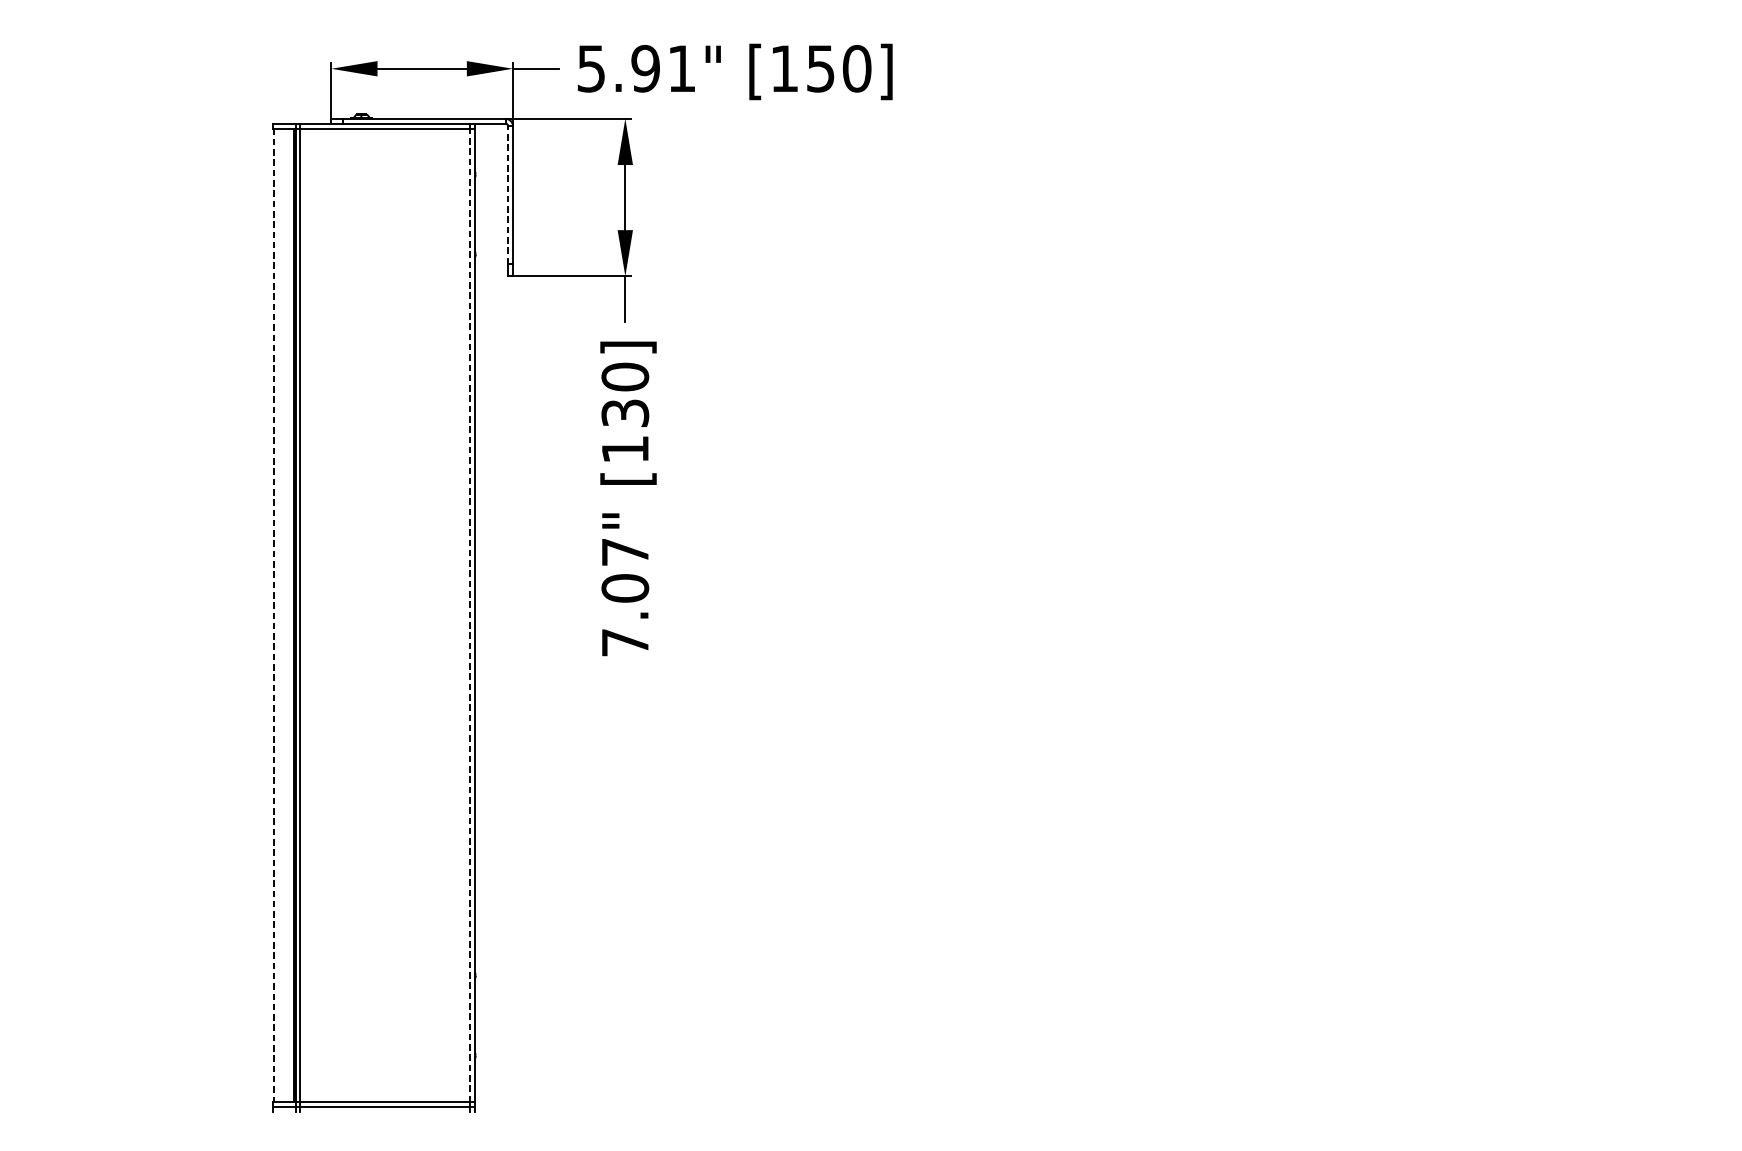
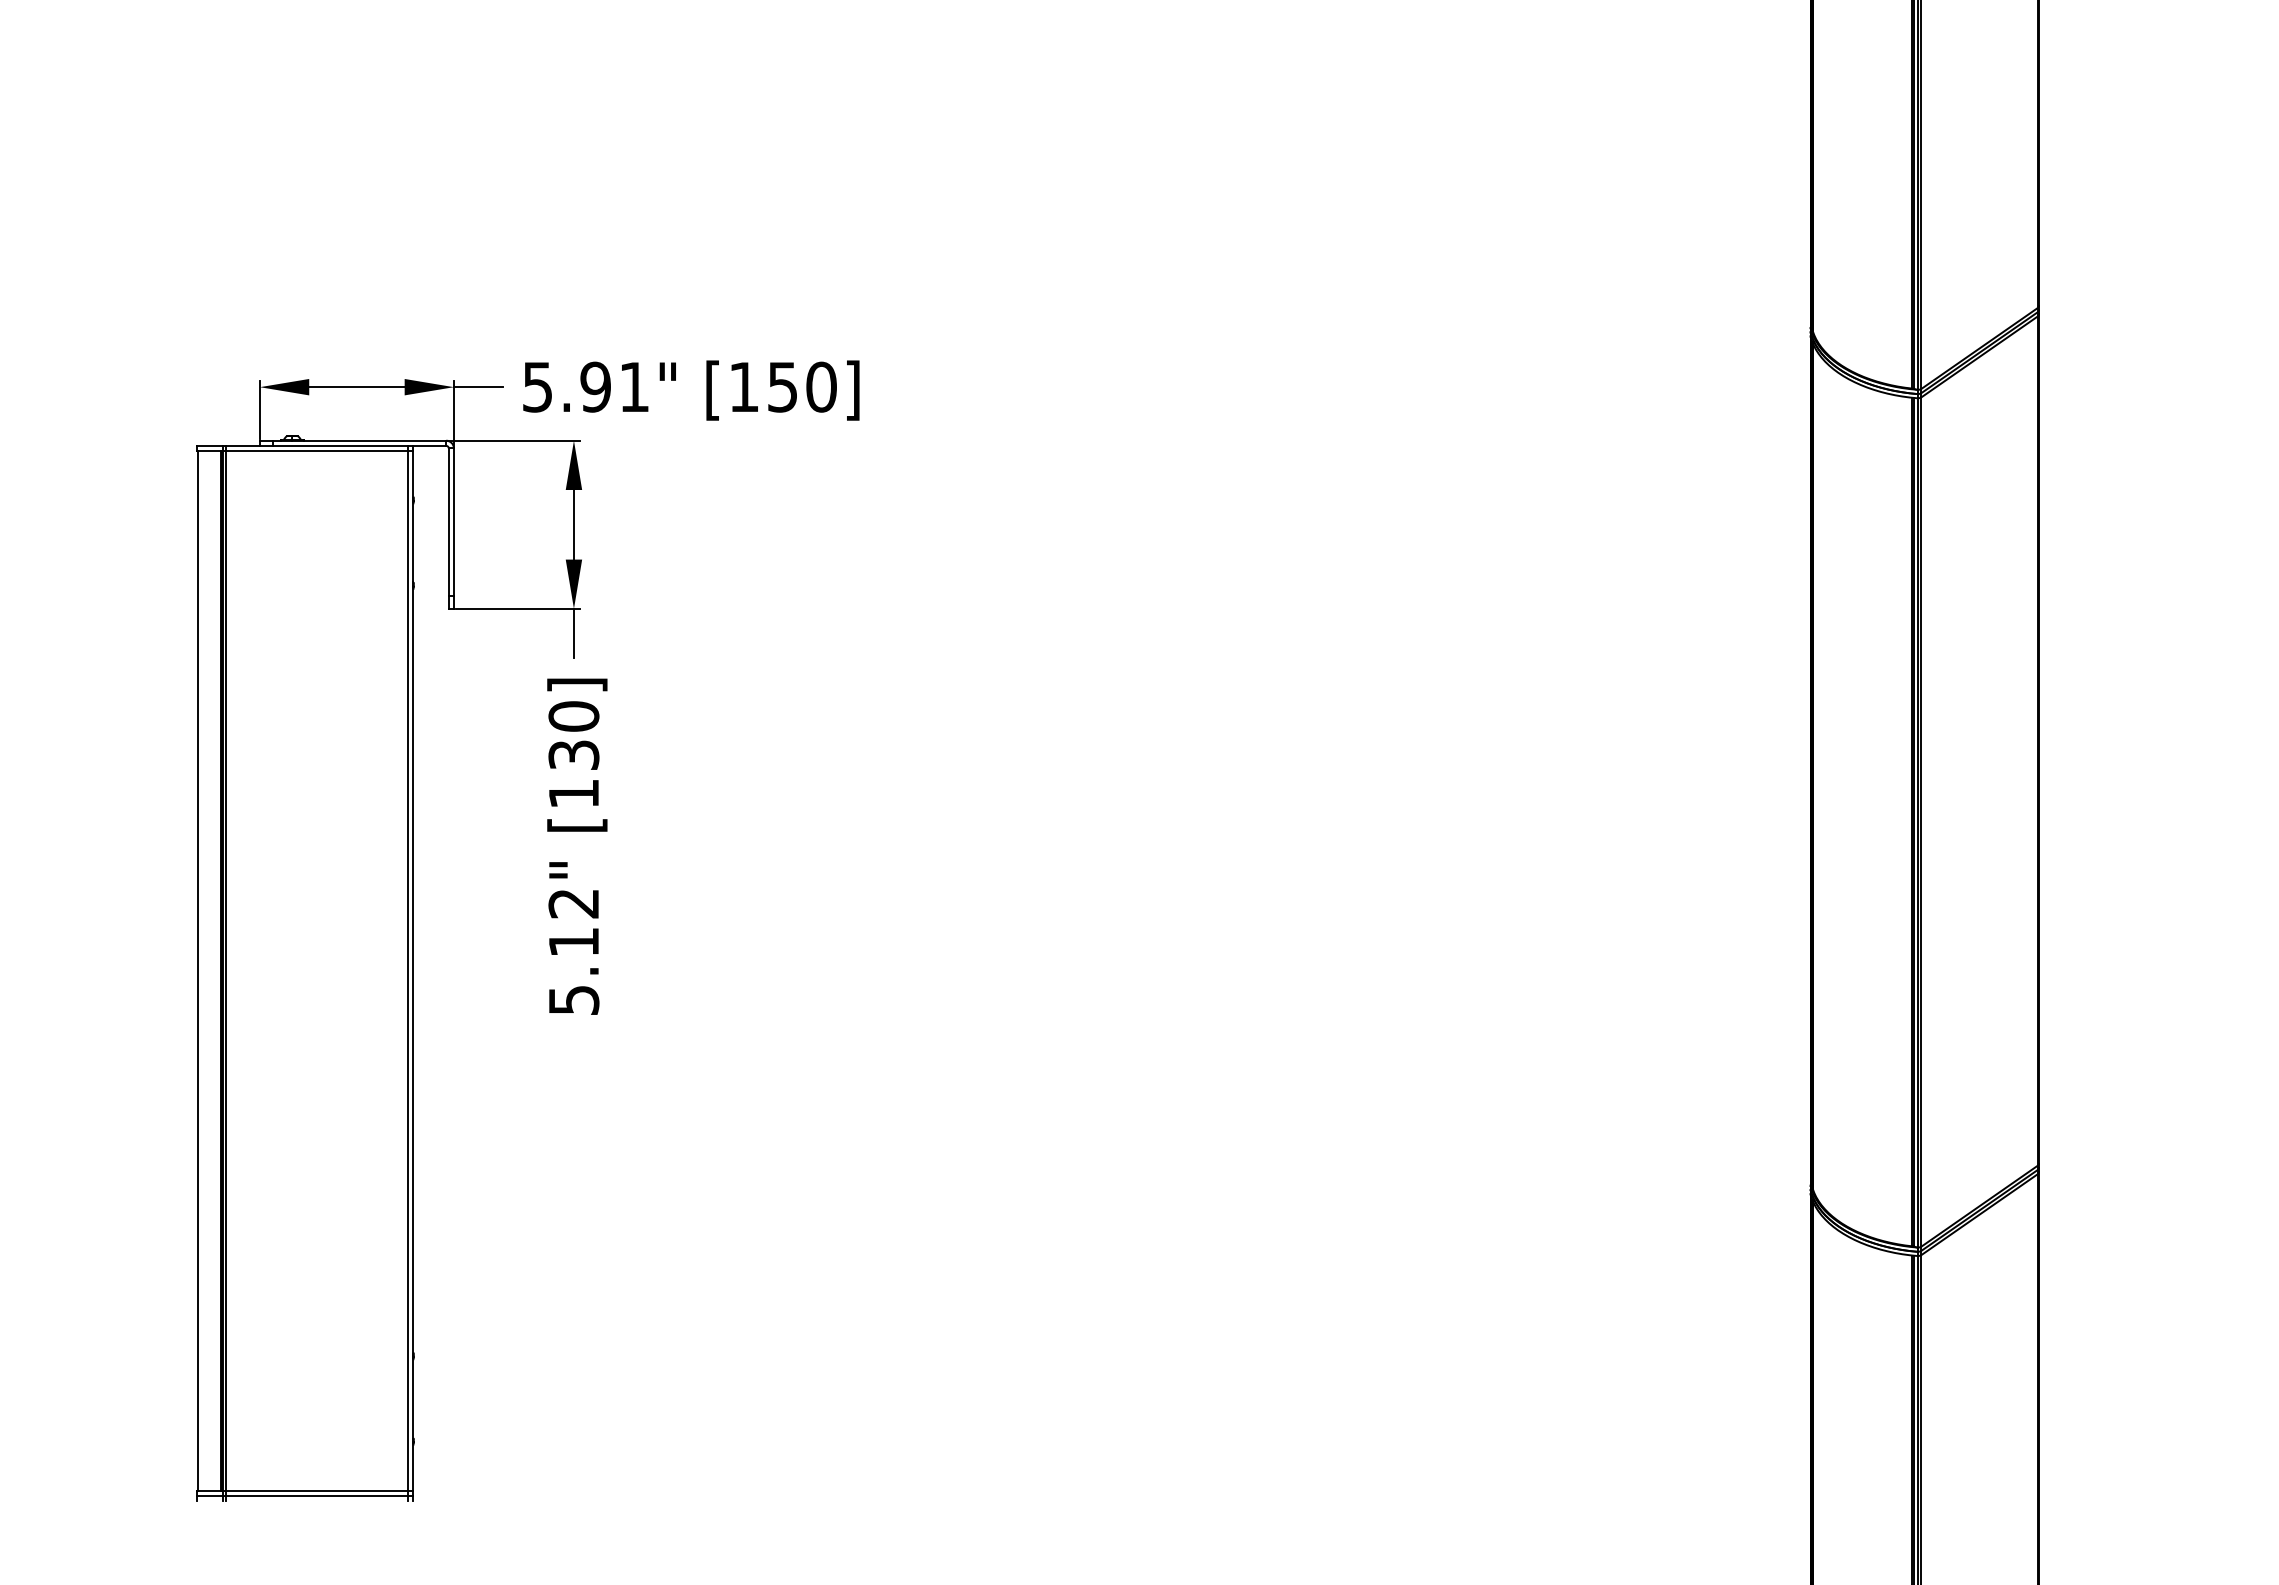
line: (507, 195) -> (448, 522), dashed -> solid
text: (624, 597) -> (573, 951), 7.07" -> 5.12"
line: (469, 614) -> (407, 970), dashed -> solid
line: (273, 615) -> (198, 971), dashed -> solid

